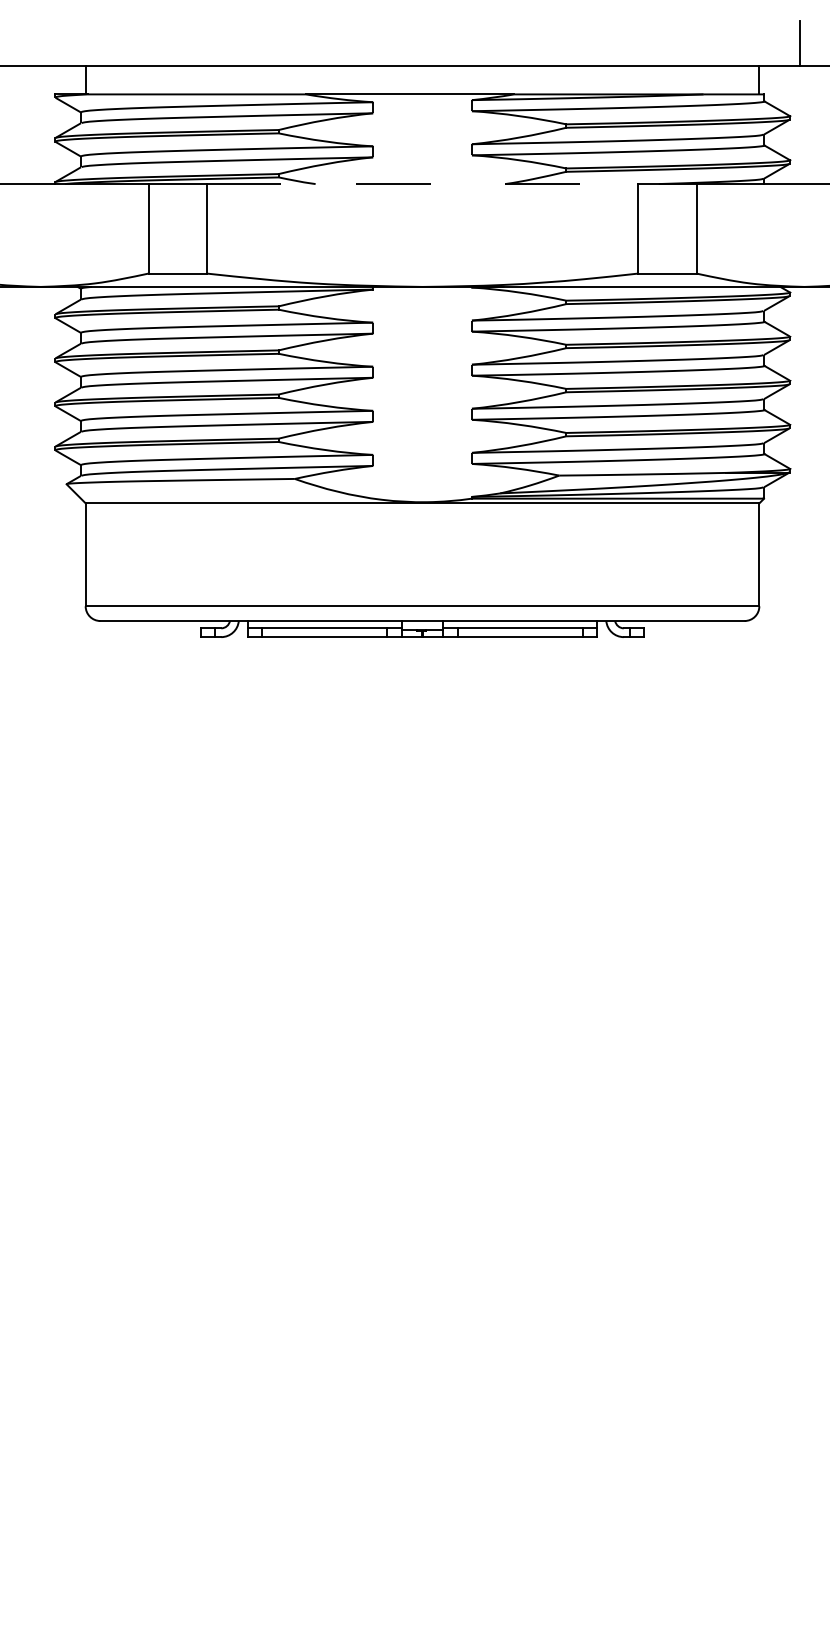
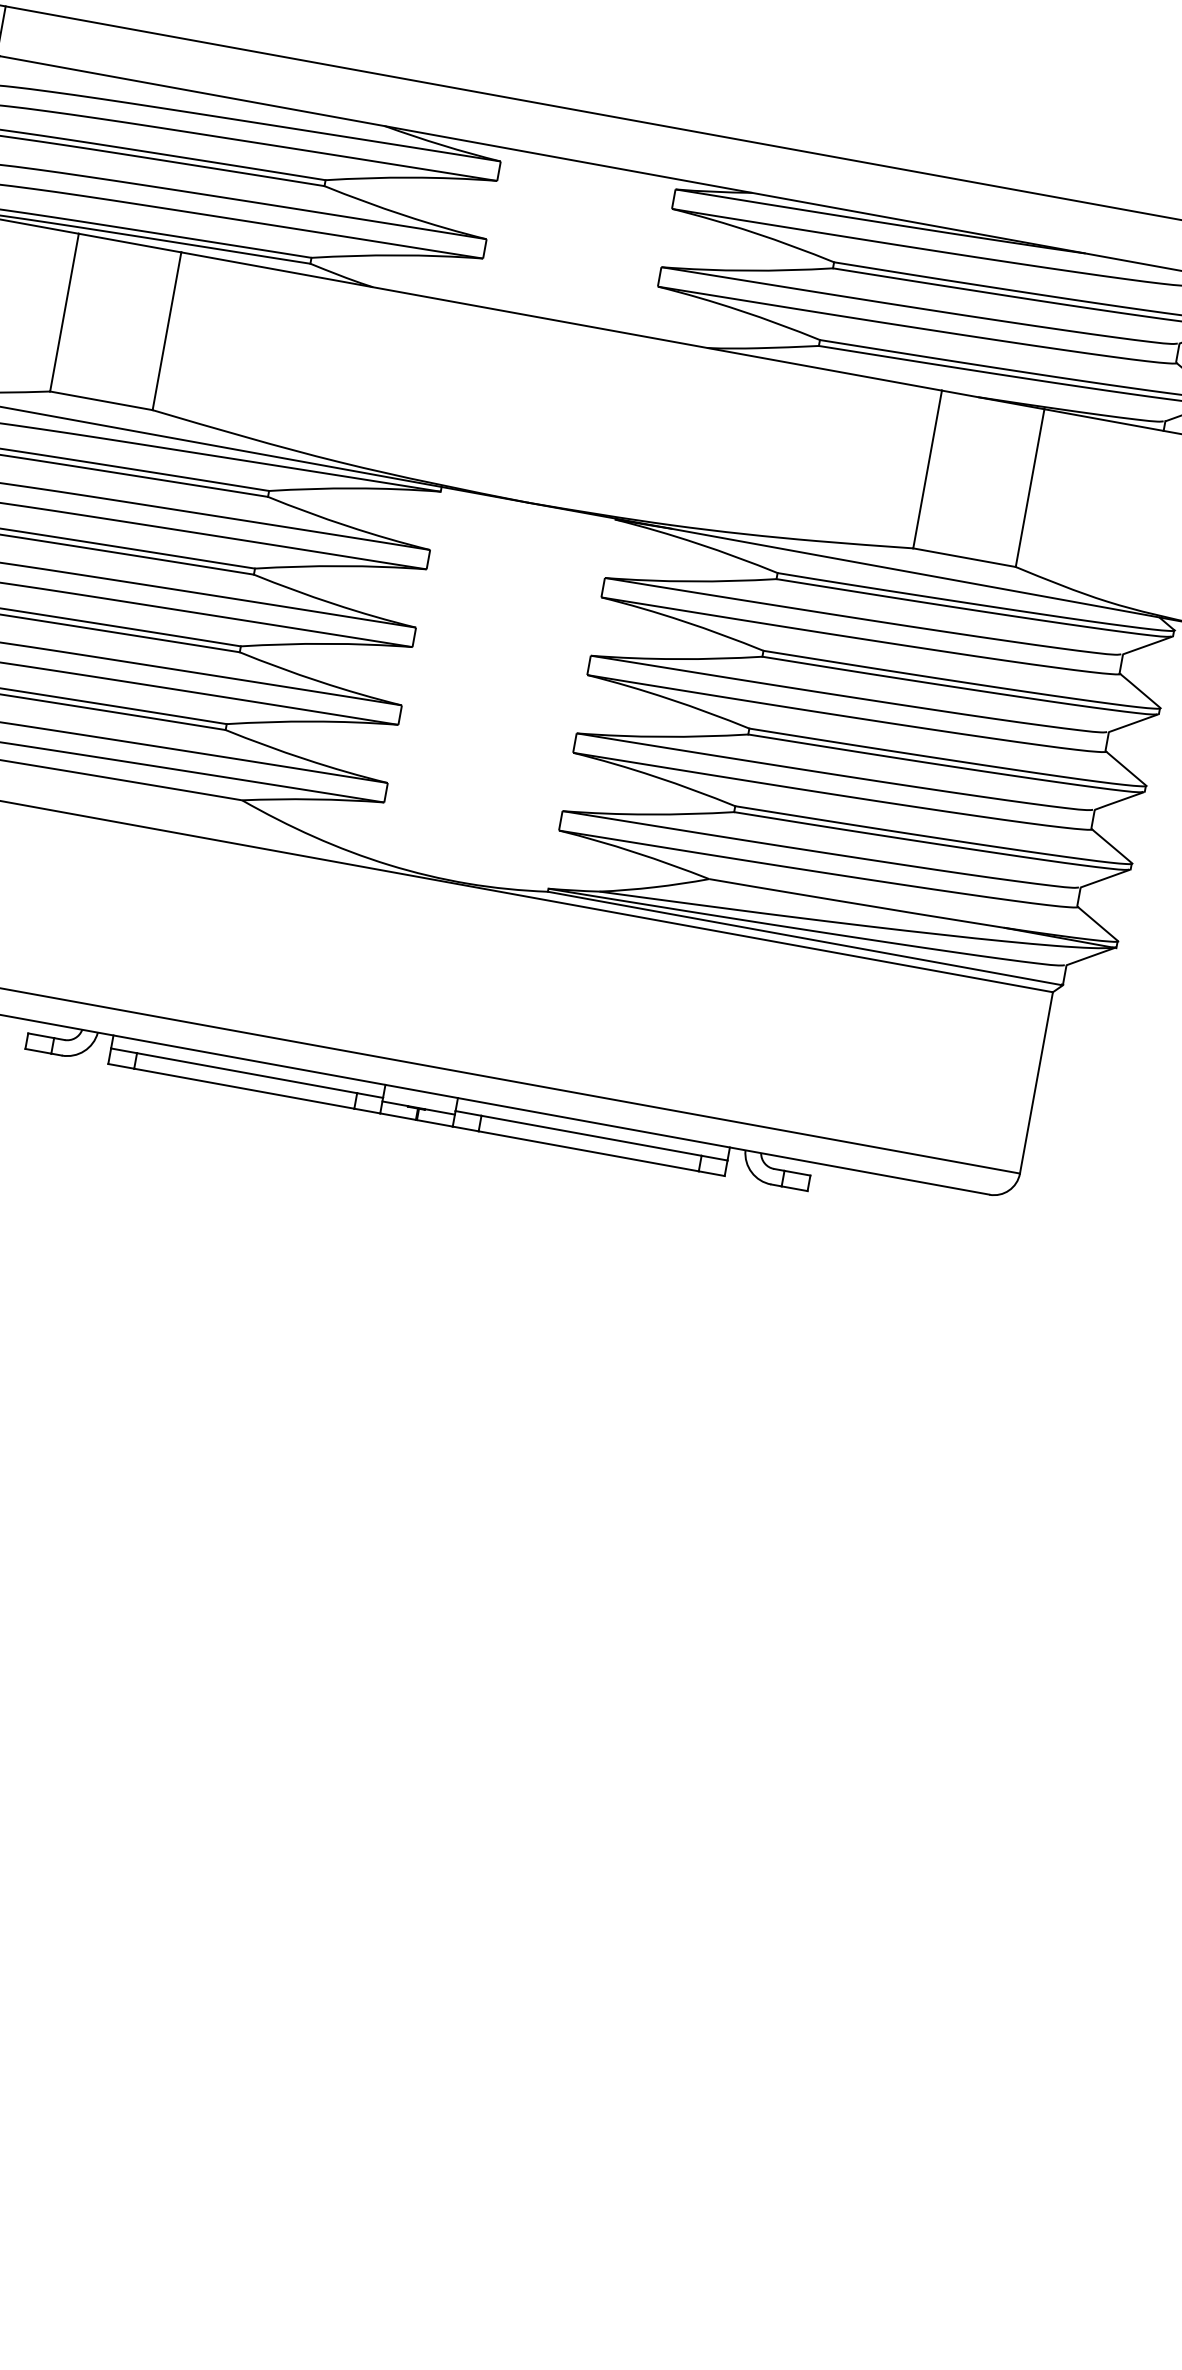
line: (422, 184) -> (561, 322), dashed -> solid

